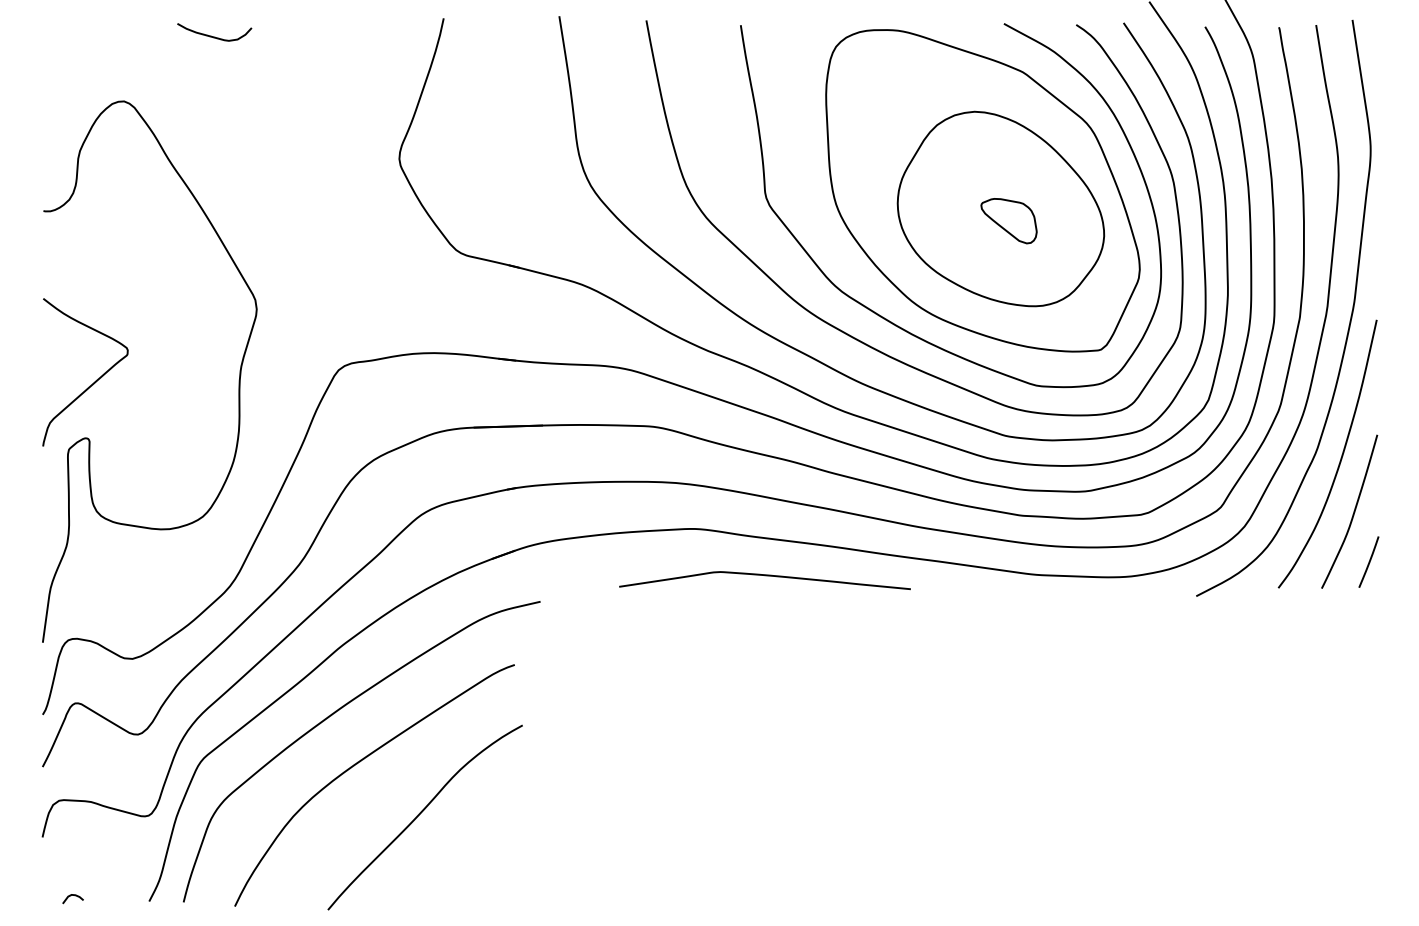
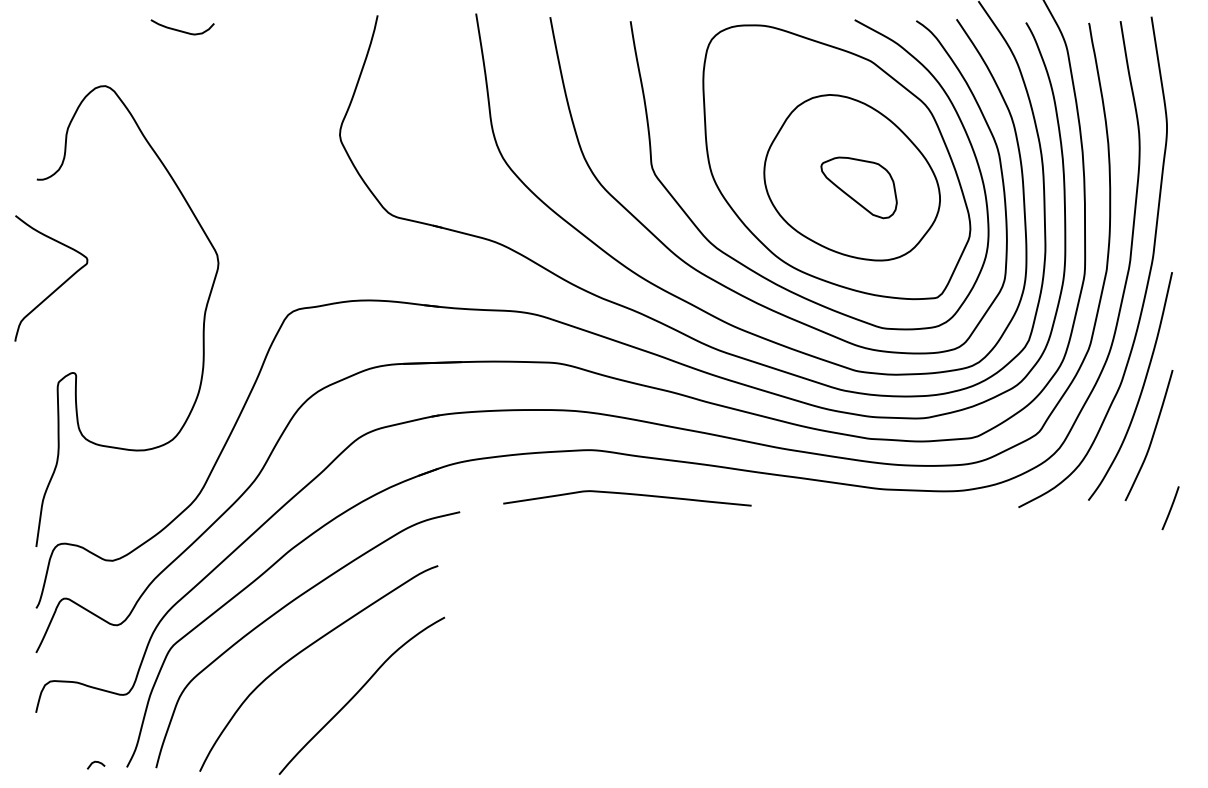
part: (1008, 221) -> (858, 188), size x1.6
curve: (94, 381) -> (59, 286), moved
line: (1368, 561) -> (1170, 507), moved
curve: (764, 576) -> (626, 494), moved
curve: (70, 896) -> (93, 763), moved

